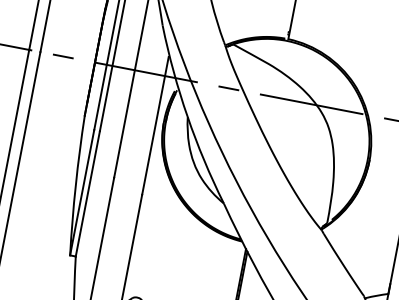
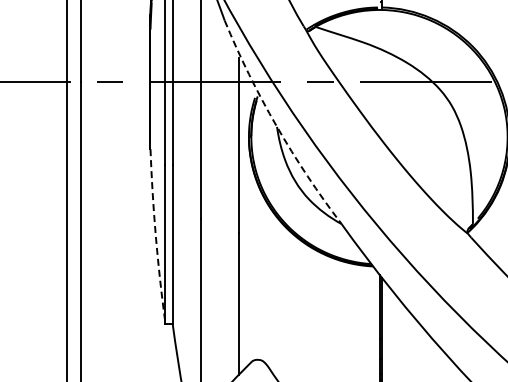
arc: (187, 116) -> (276, 126), solid -> dashed
arc: (75, 185) -> (155, 236), solid -> dashed

